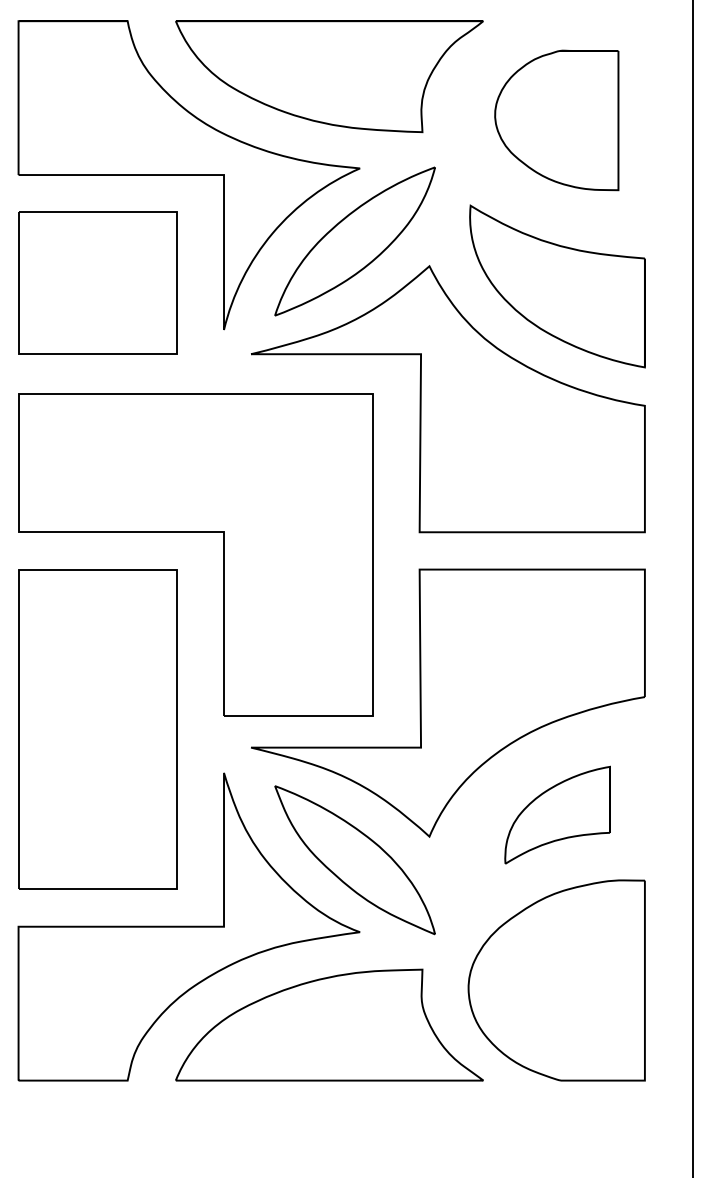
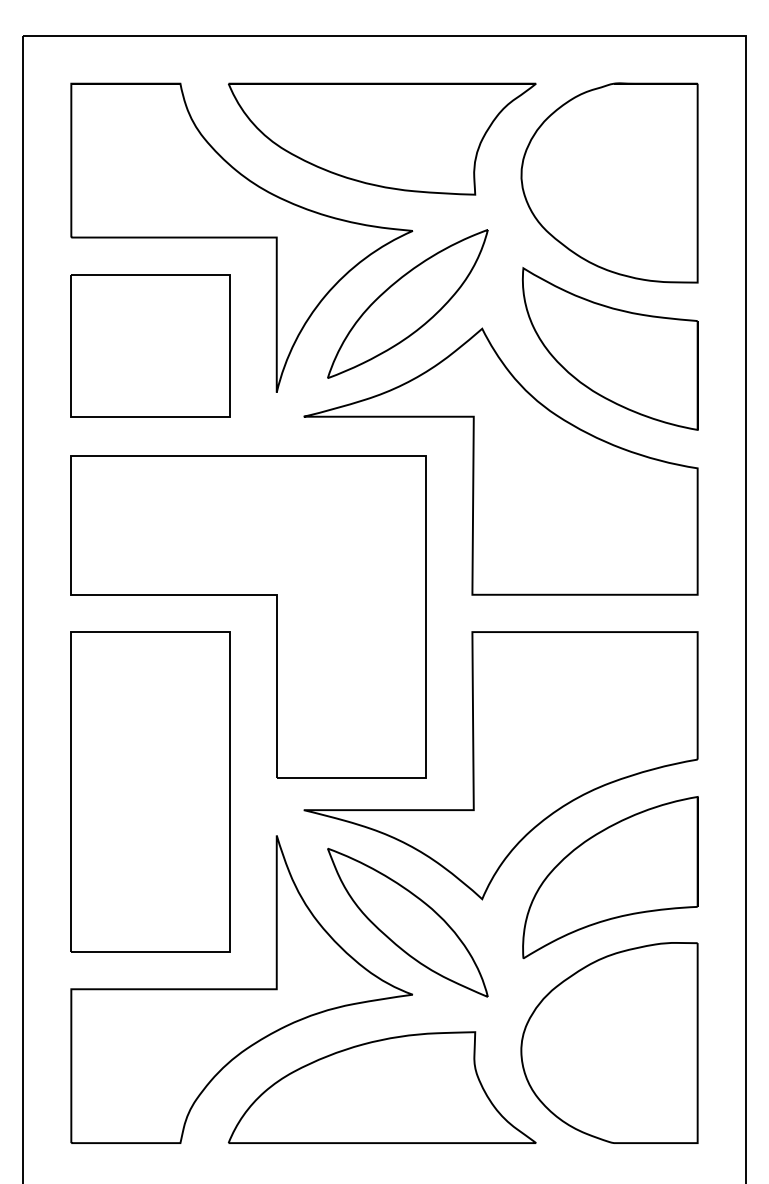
part: (556, 119) -> (609, 182), size x1.43
part: (557, 814) -> (610, 877), size x1.67

